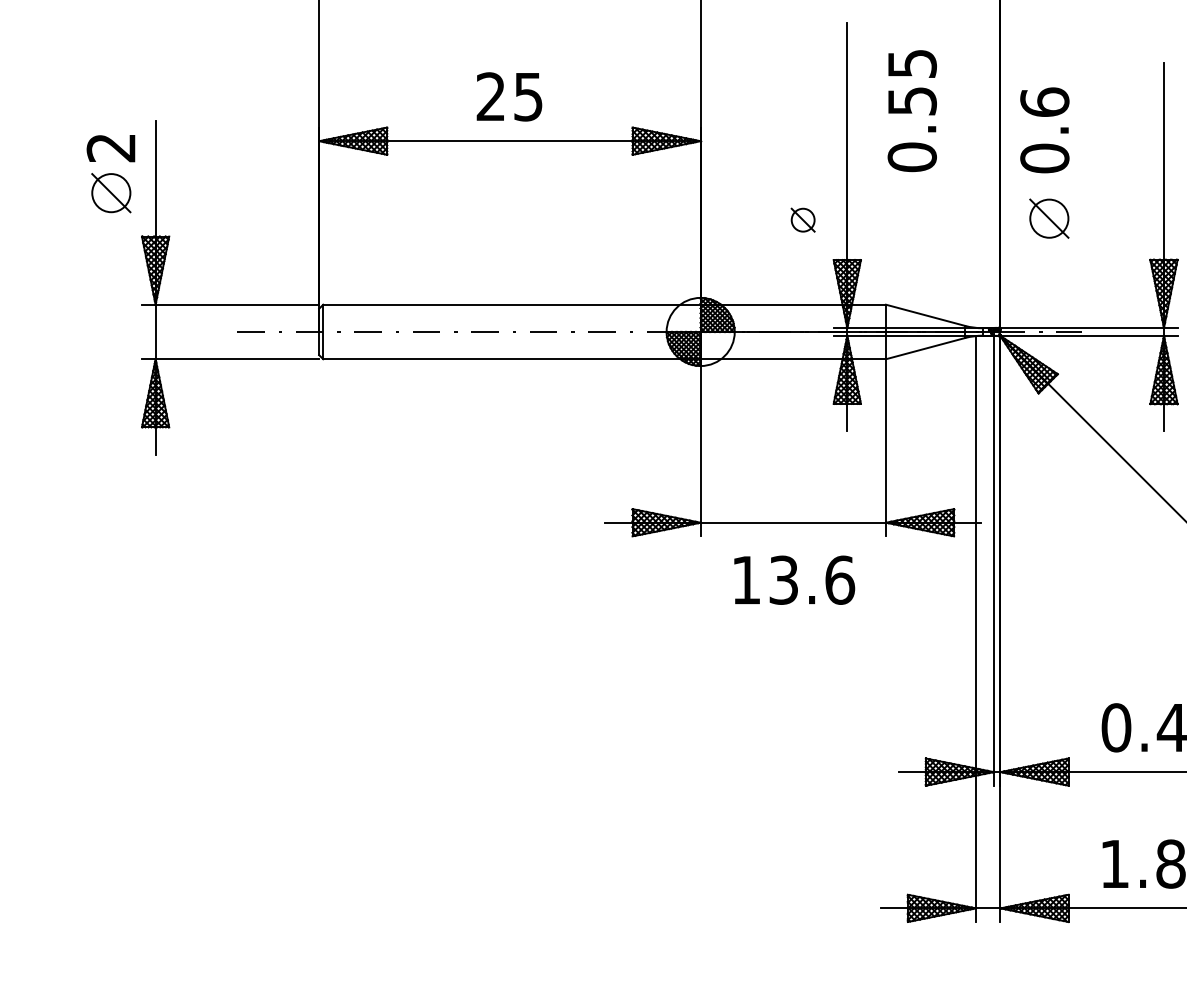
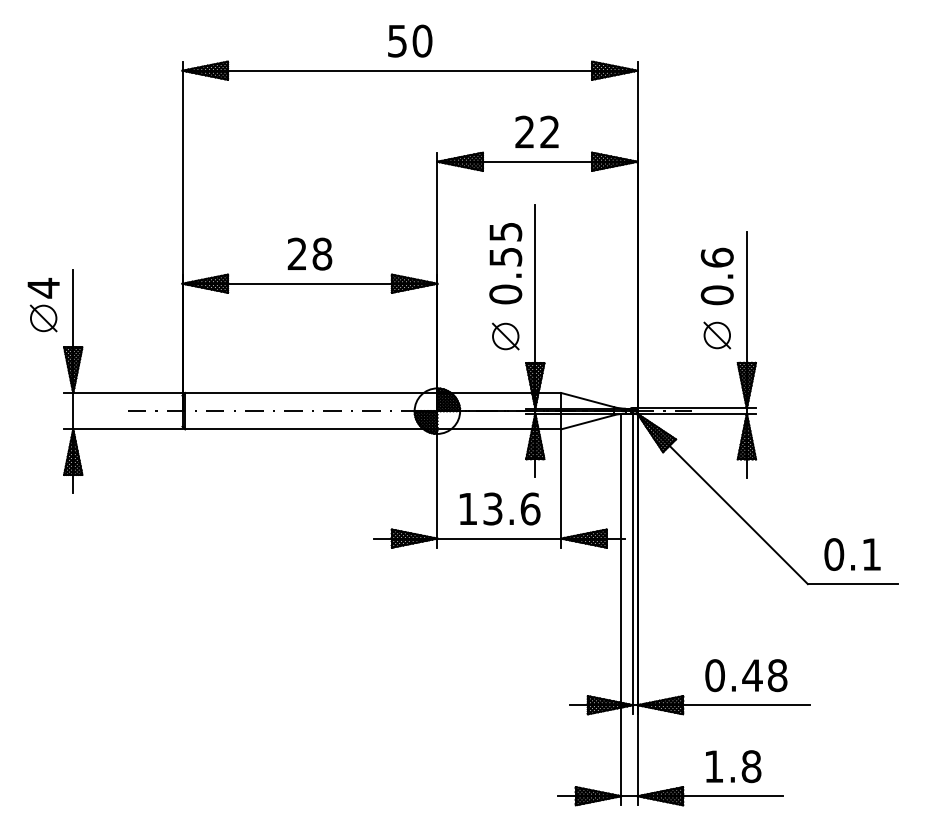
text: (528, 95) -> (322, 253), 25 -> 28
text: (911, 110) -> (505, 263), moved
text: (1043, 130) -> (716, 276), moved
text: (111, 146) -> (43, 287), 2 -> 4
part: (1049, 218) -> (717, 335), moved
part: (802, 220) -> (505, 336), size x1.67
text: (793, 579) -> (499, 508), moved

